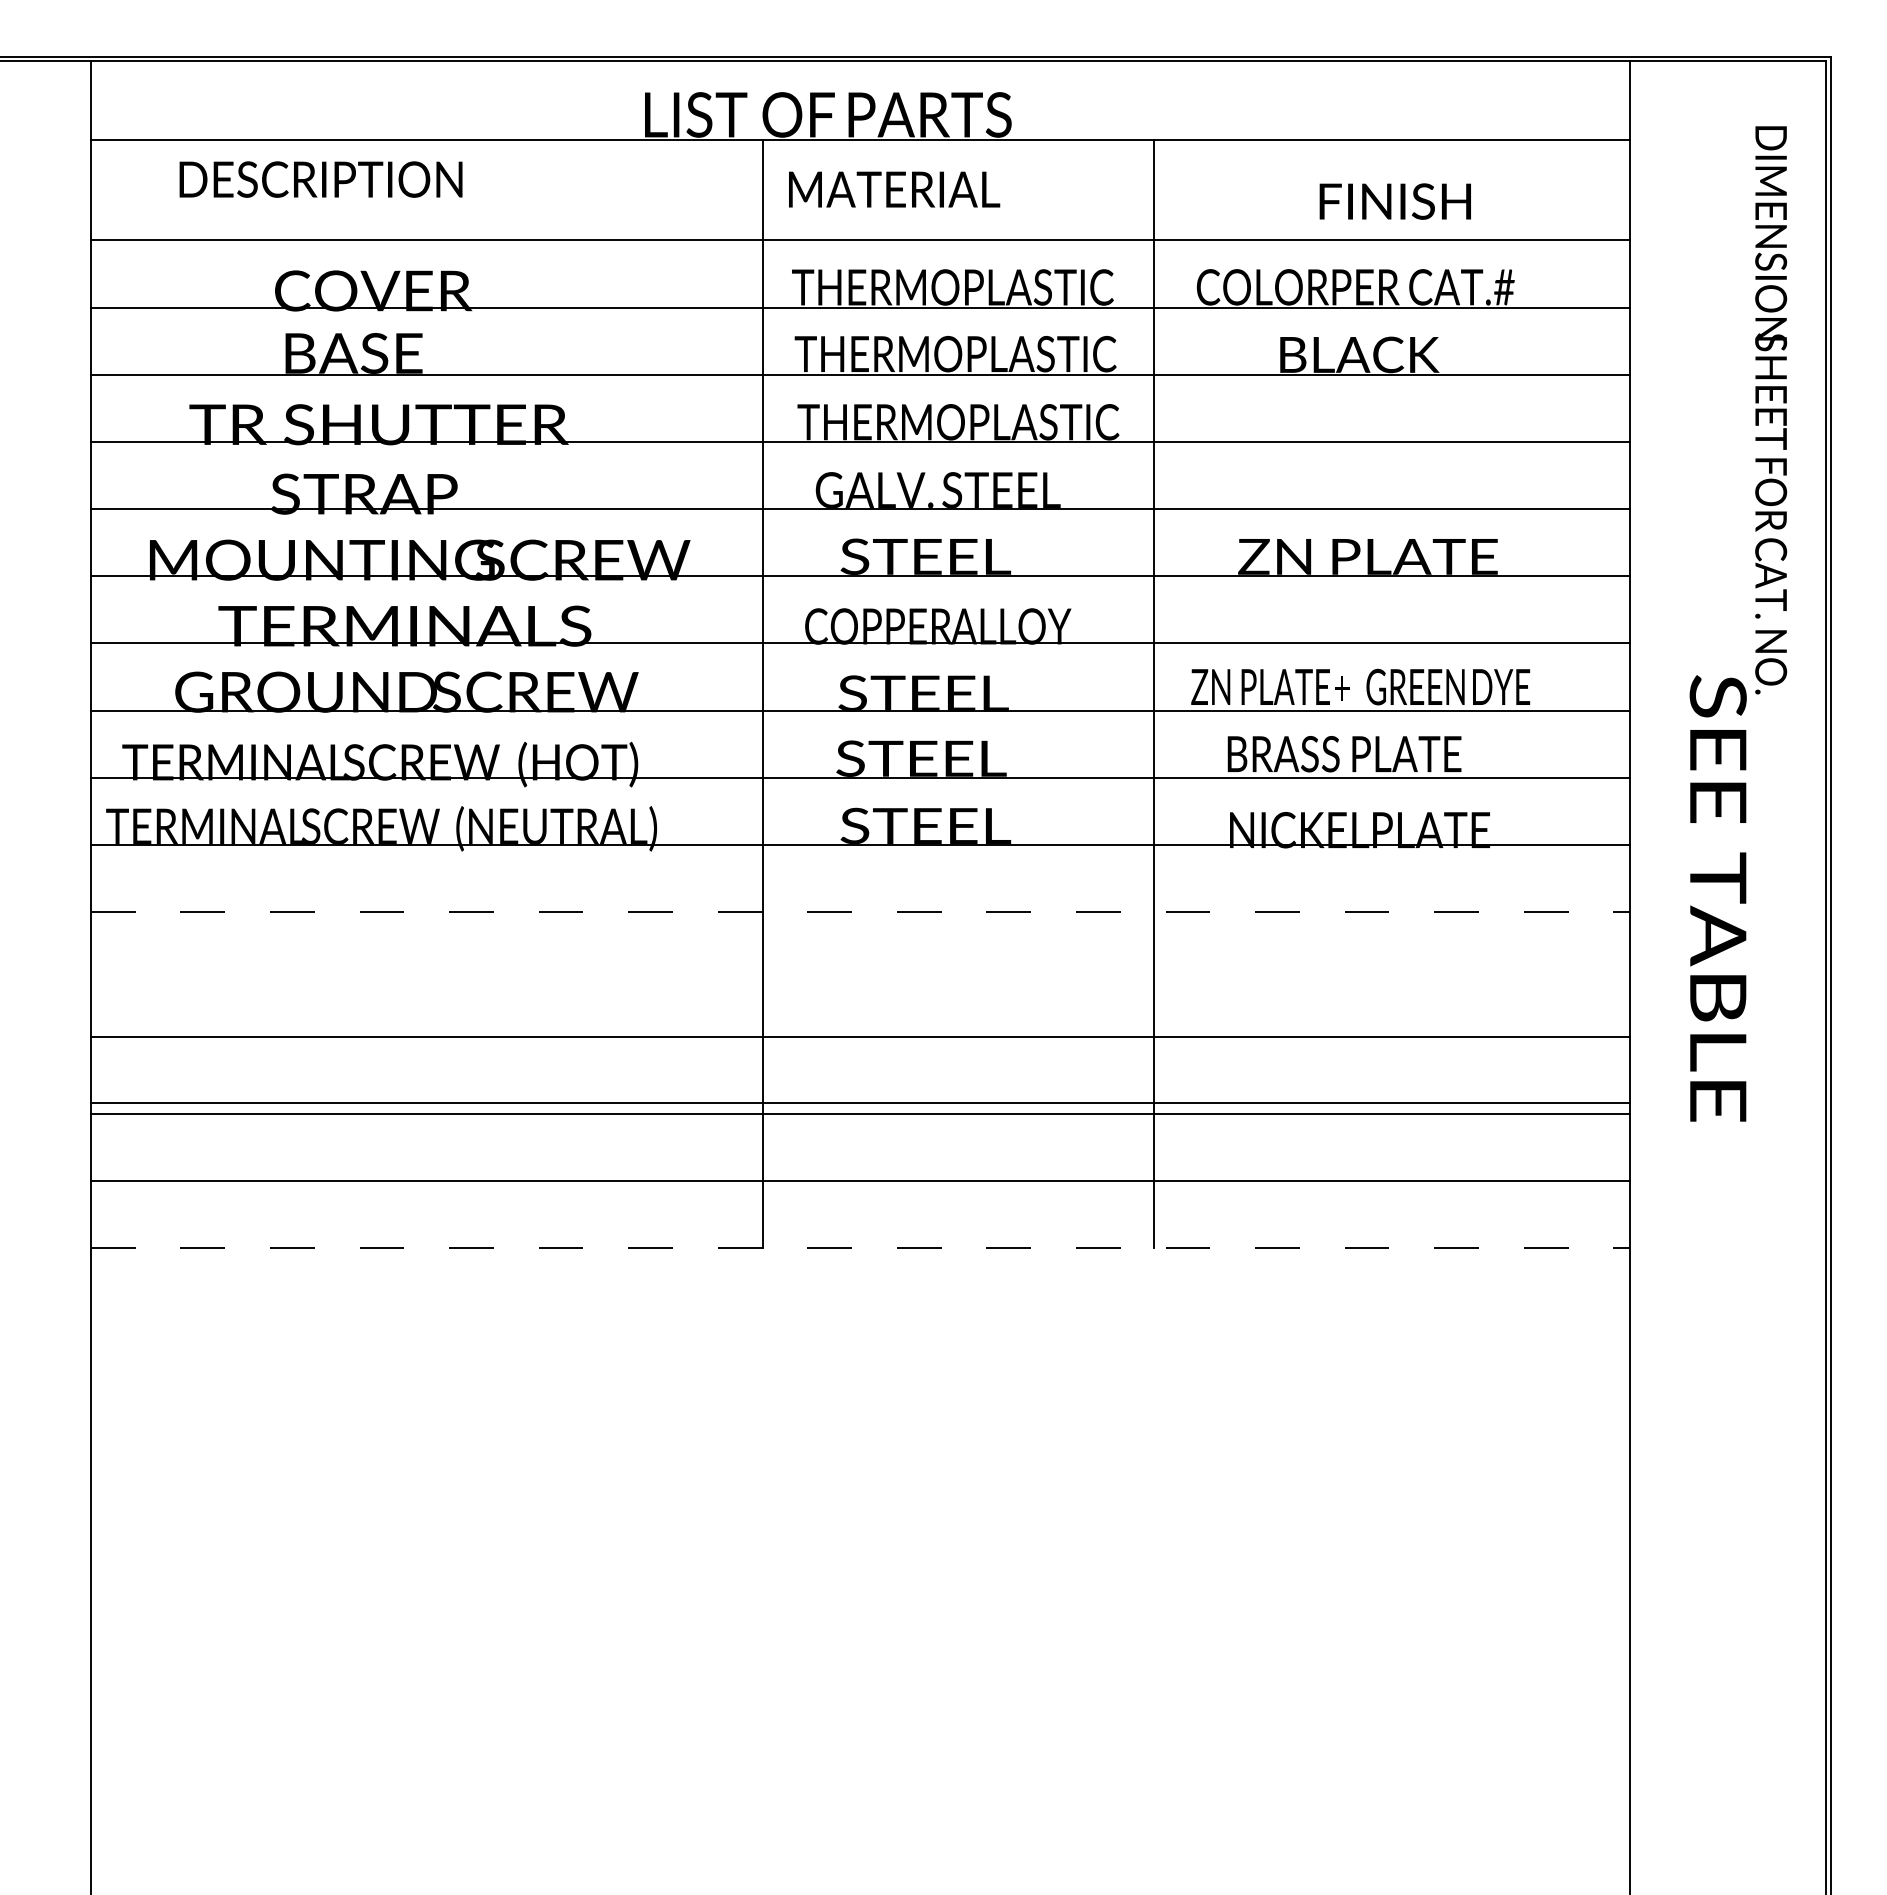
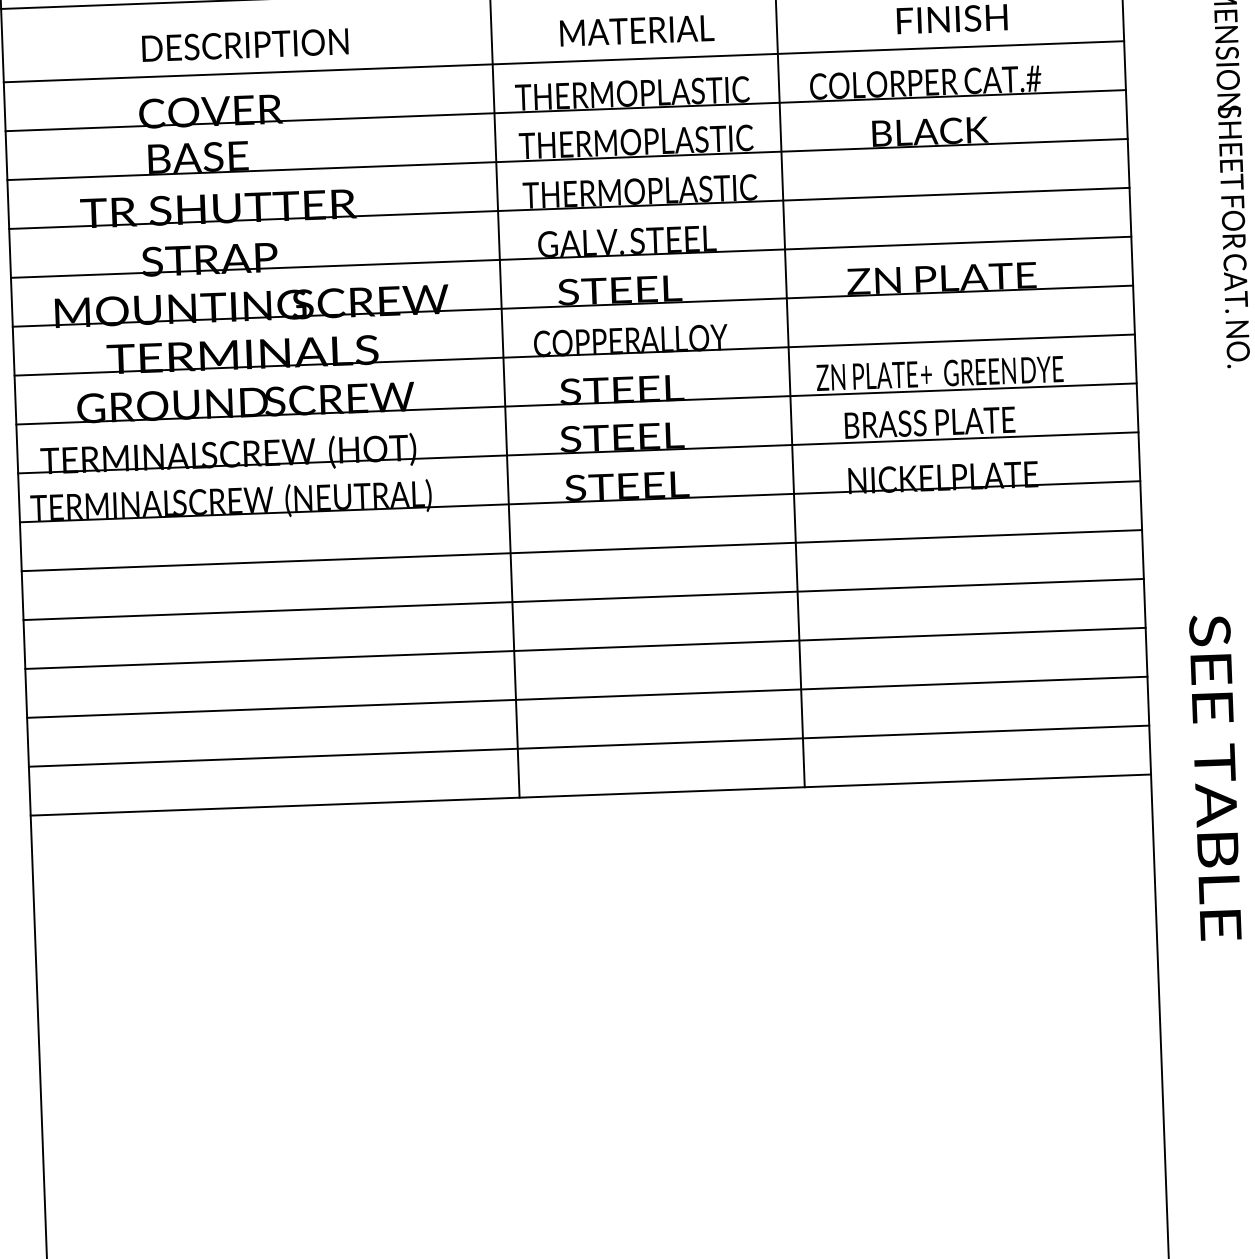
text: (320, 179) -> (244, 45), moved
text: (894, 189) -> (637, 30), moved
text: (1717, 898) -> (1214, 777), moved
line: (860, 912) -> (581, 550), dashed -> solid
line: (860, 1037) -> (583, 599), moved
line: (860, 1103) -> (585, 648), moved
line: (860, 1247) -> (590, 794), dashed -> solid

